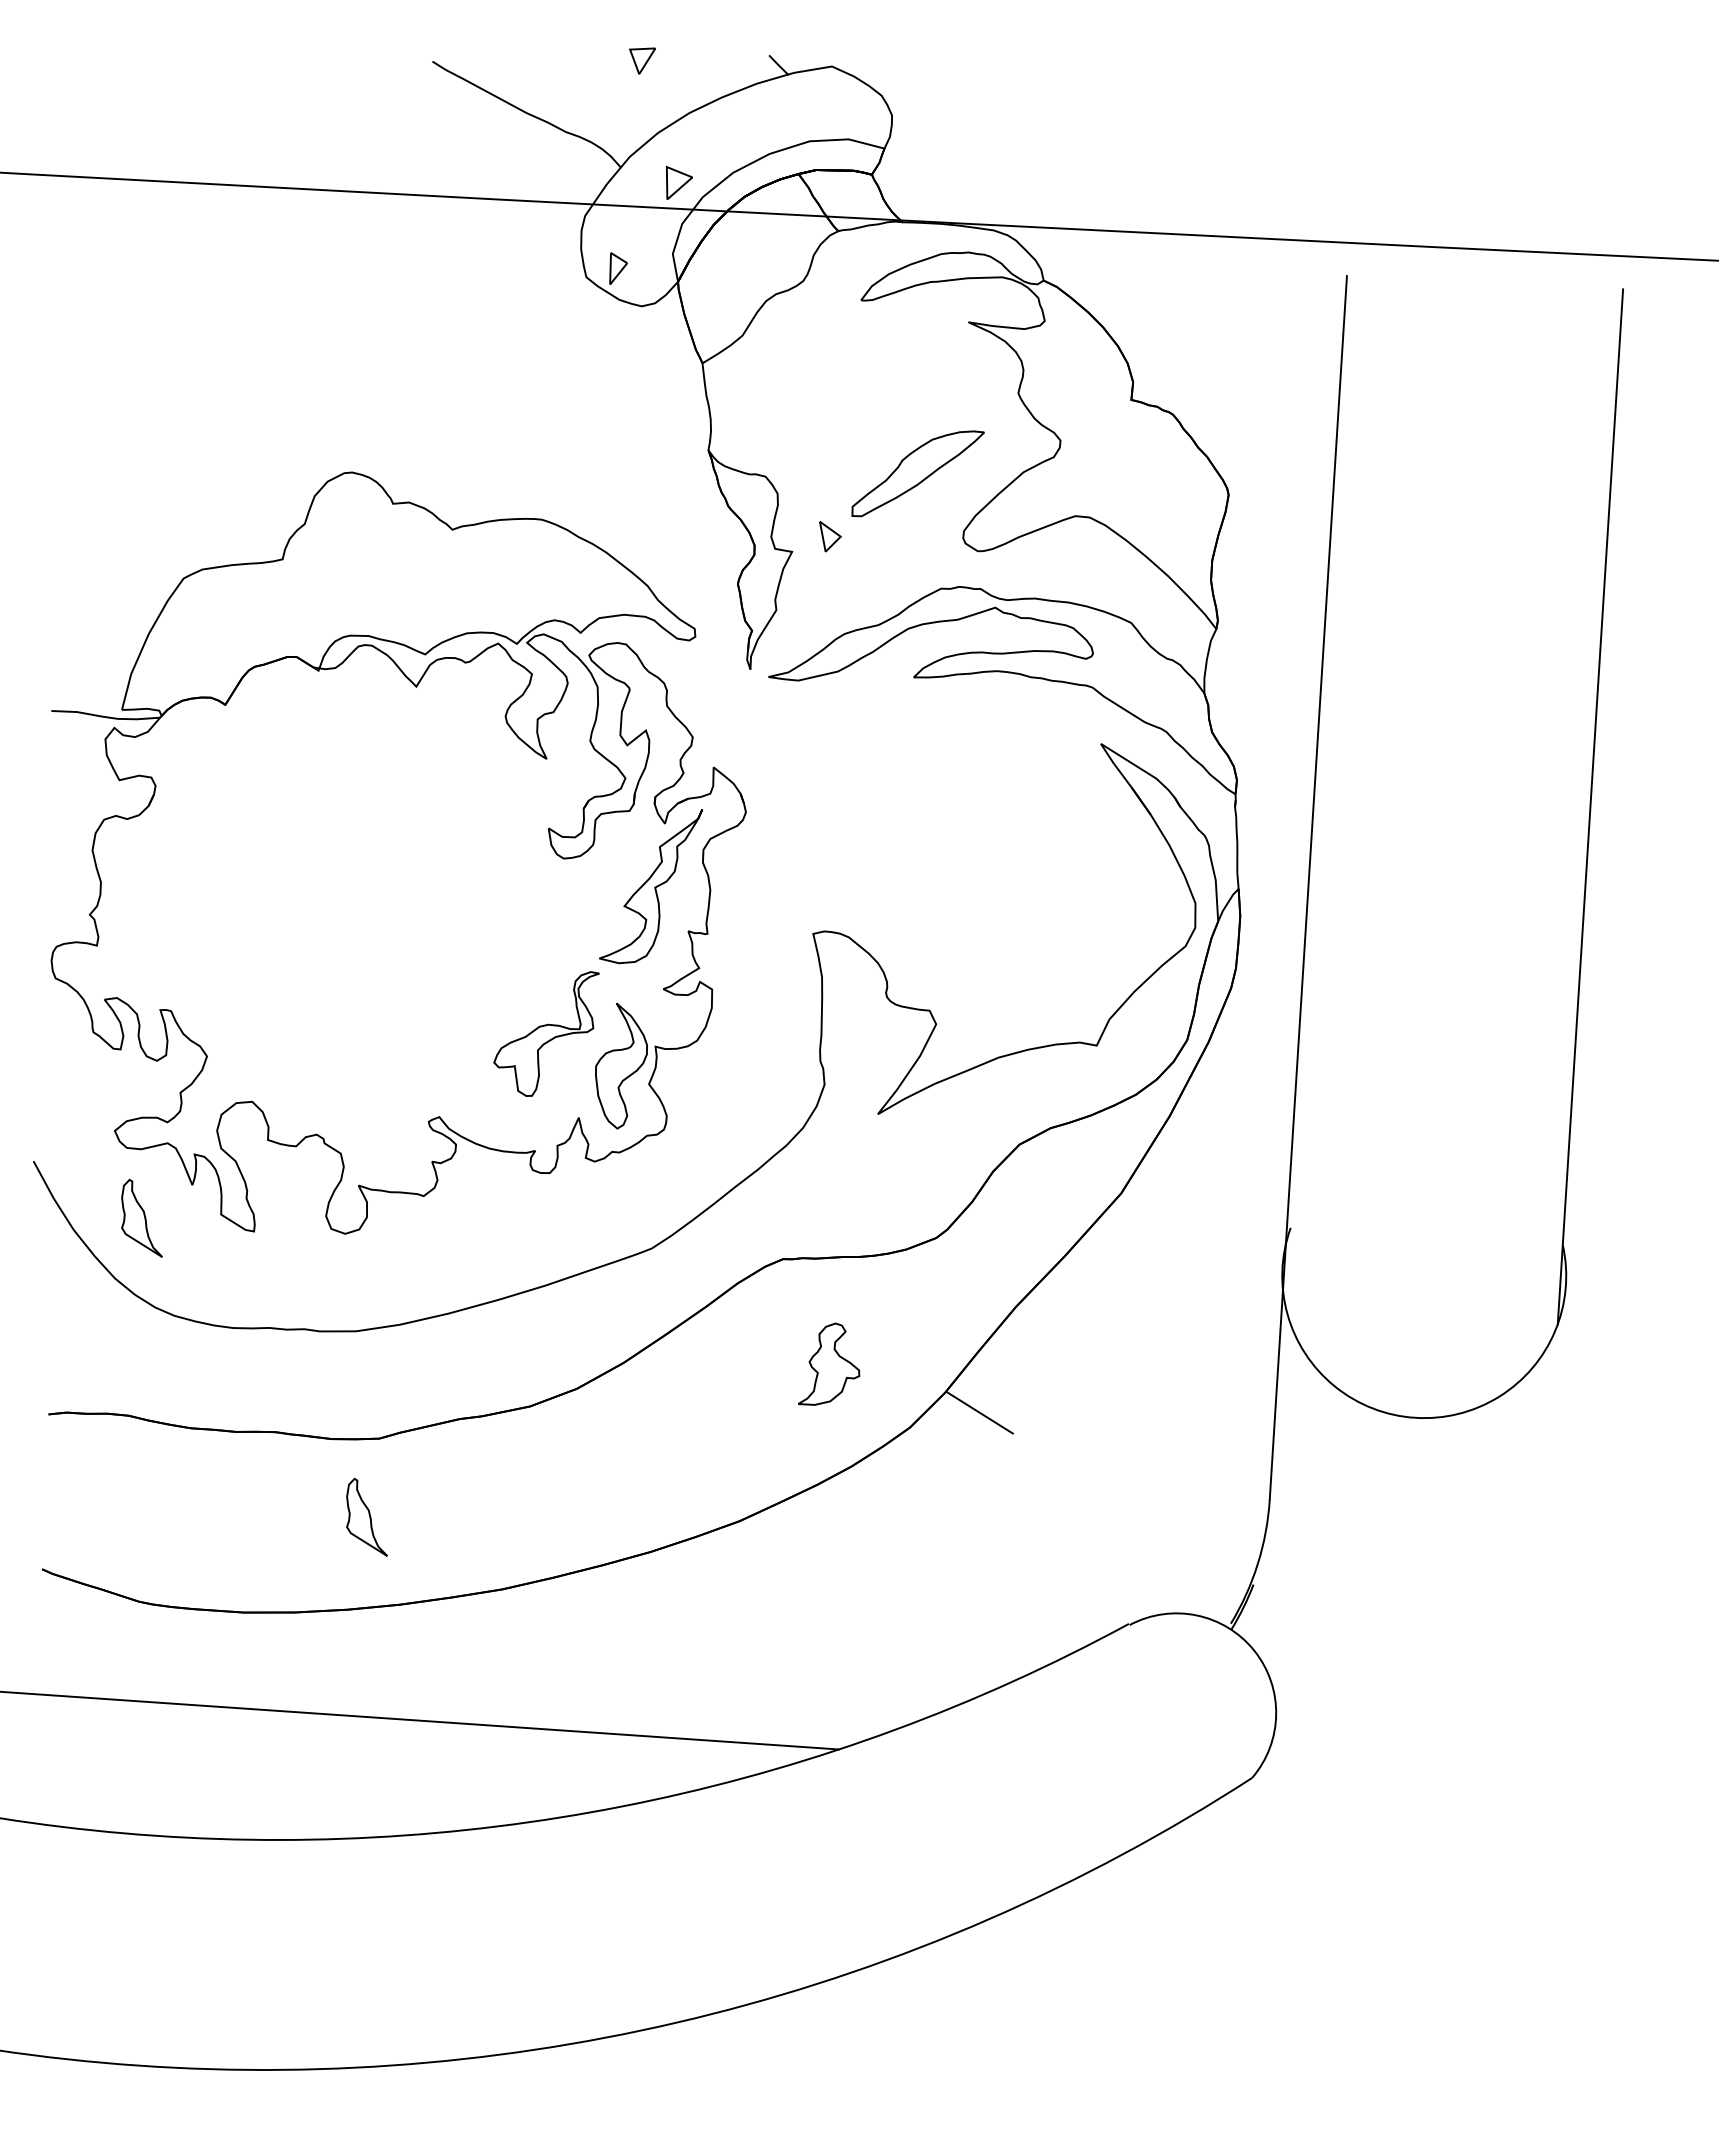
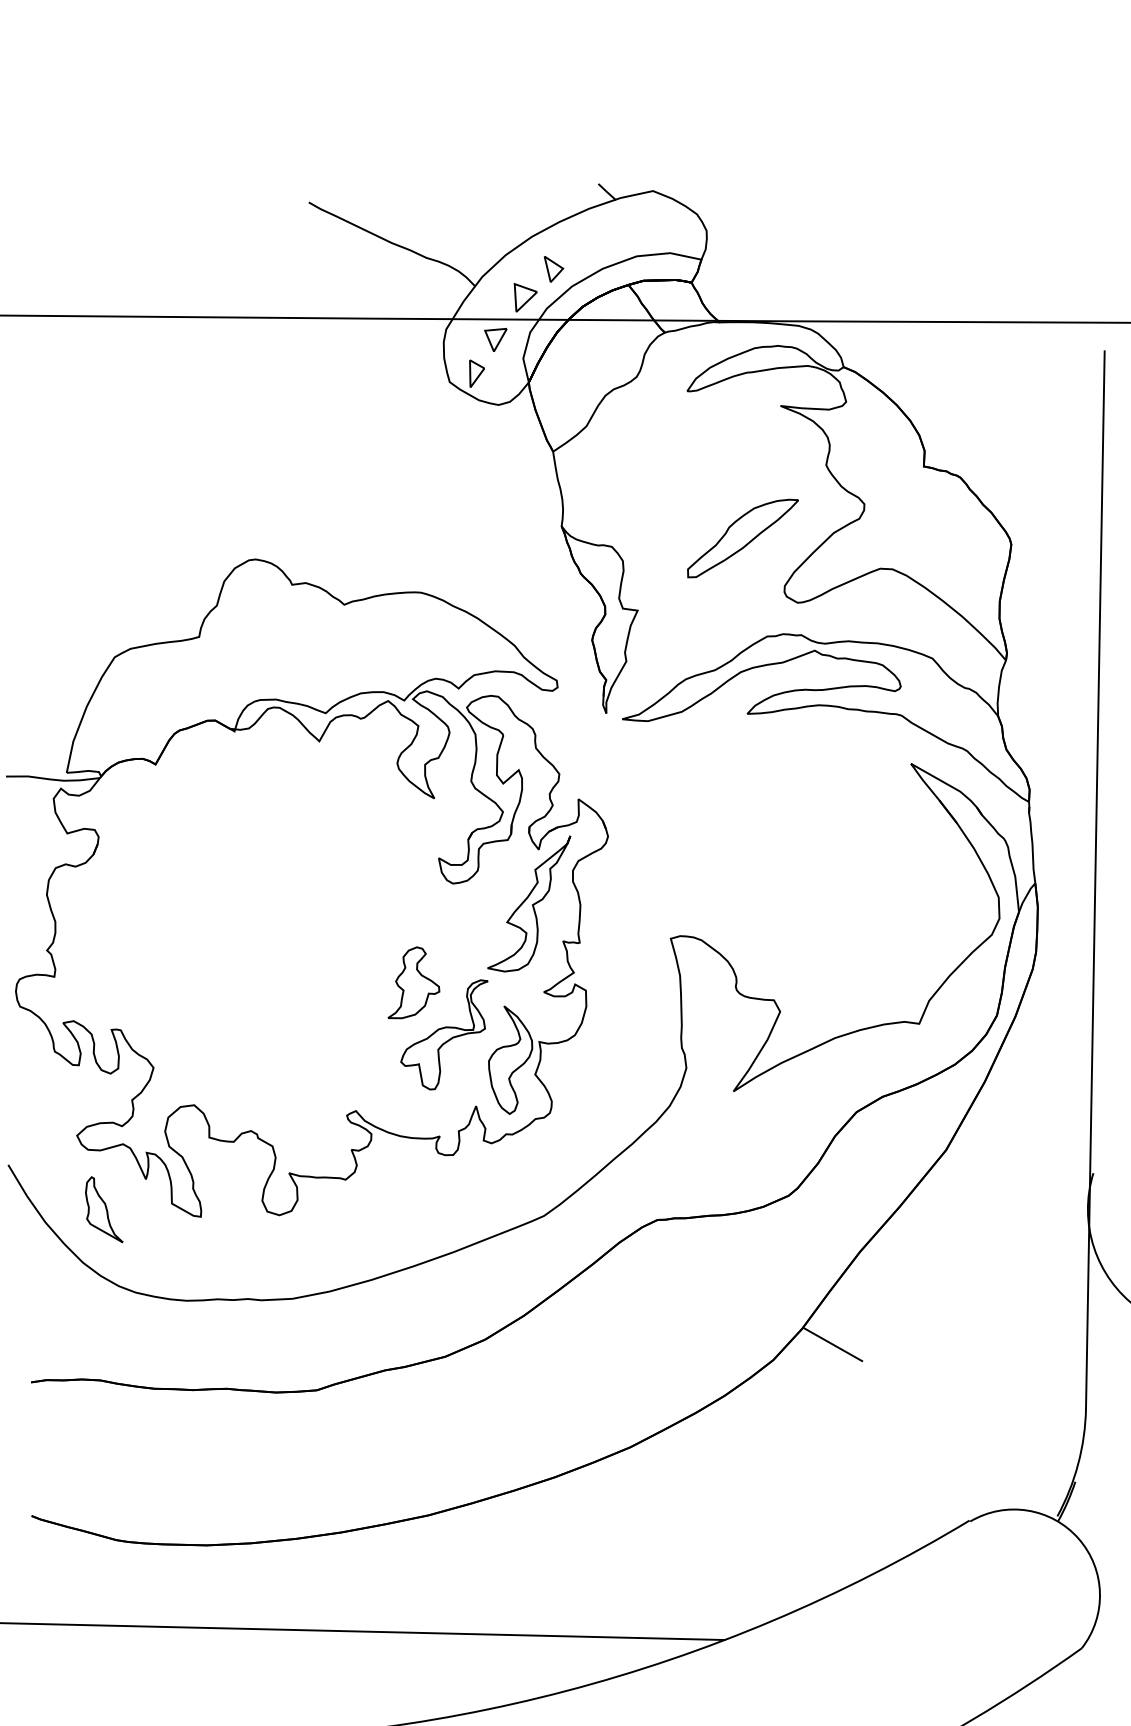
part: (642, 60) -> (496, 339), moved
part: (830, 536) -> (554, 268), moved
part: (829, 1363) -> (413, 981), moved
part: (366, 1516) -> (308, 1457), removed

